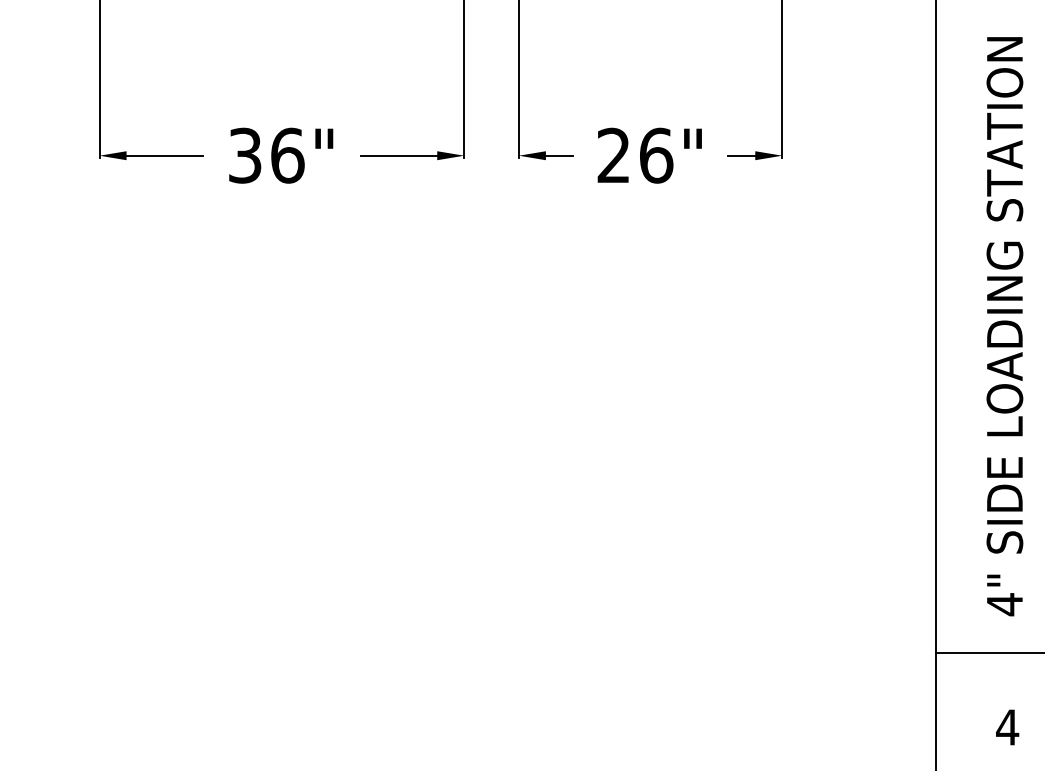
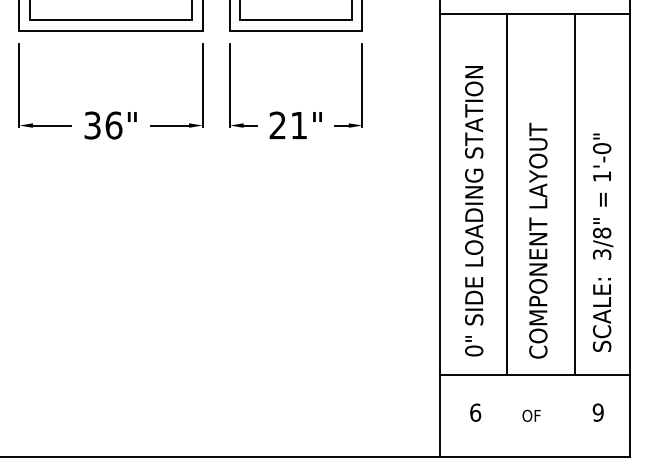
text: (657, 155) -> (299, 125), 26" -> 21"
text: (1005, 603) -> (474, 350), 4" -> 0"
text: (1007, 726) -> (475, 412), 4 -> 6

